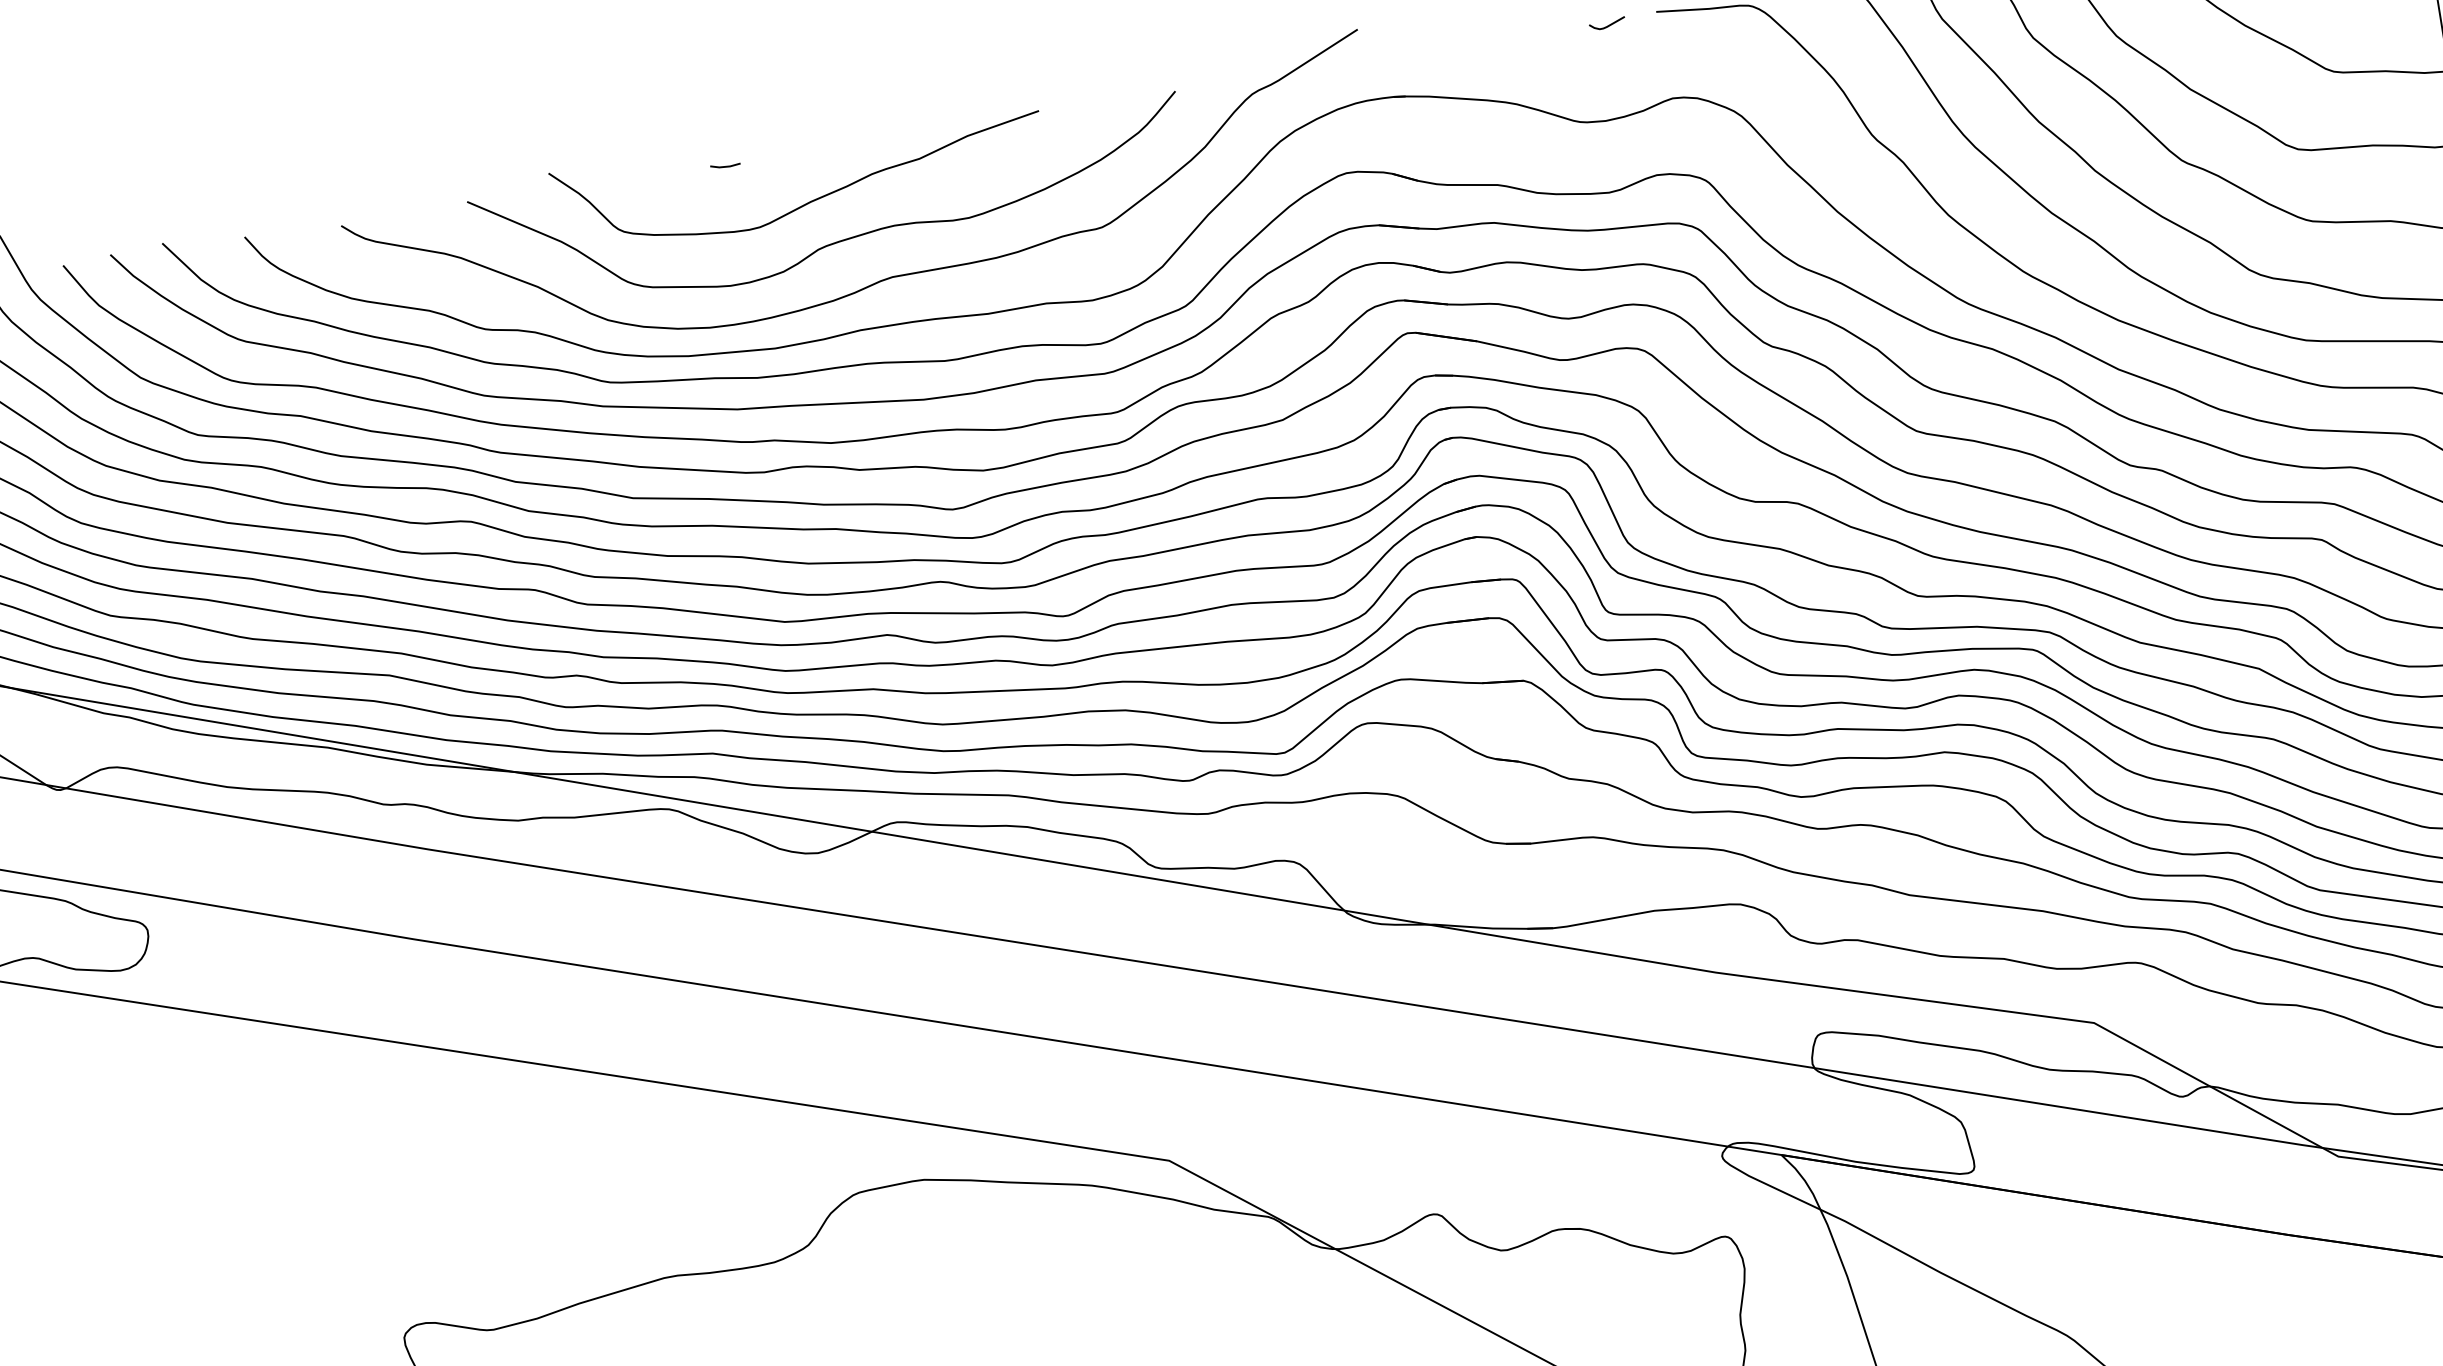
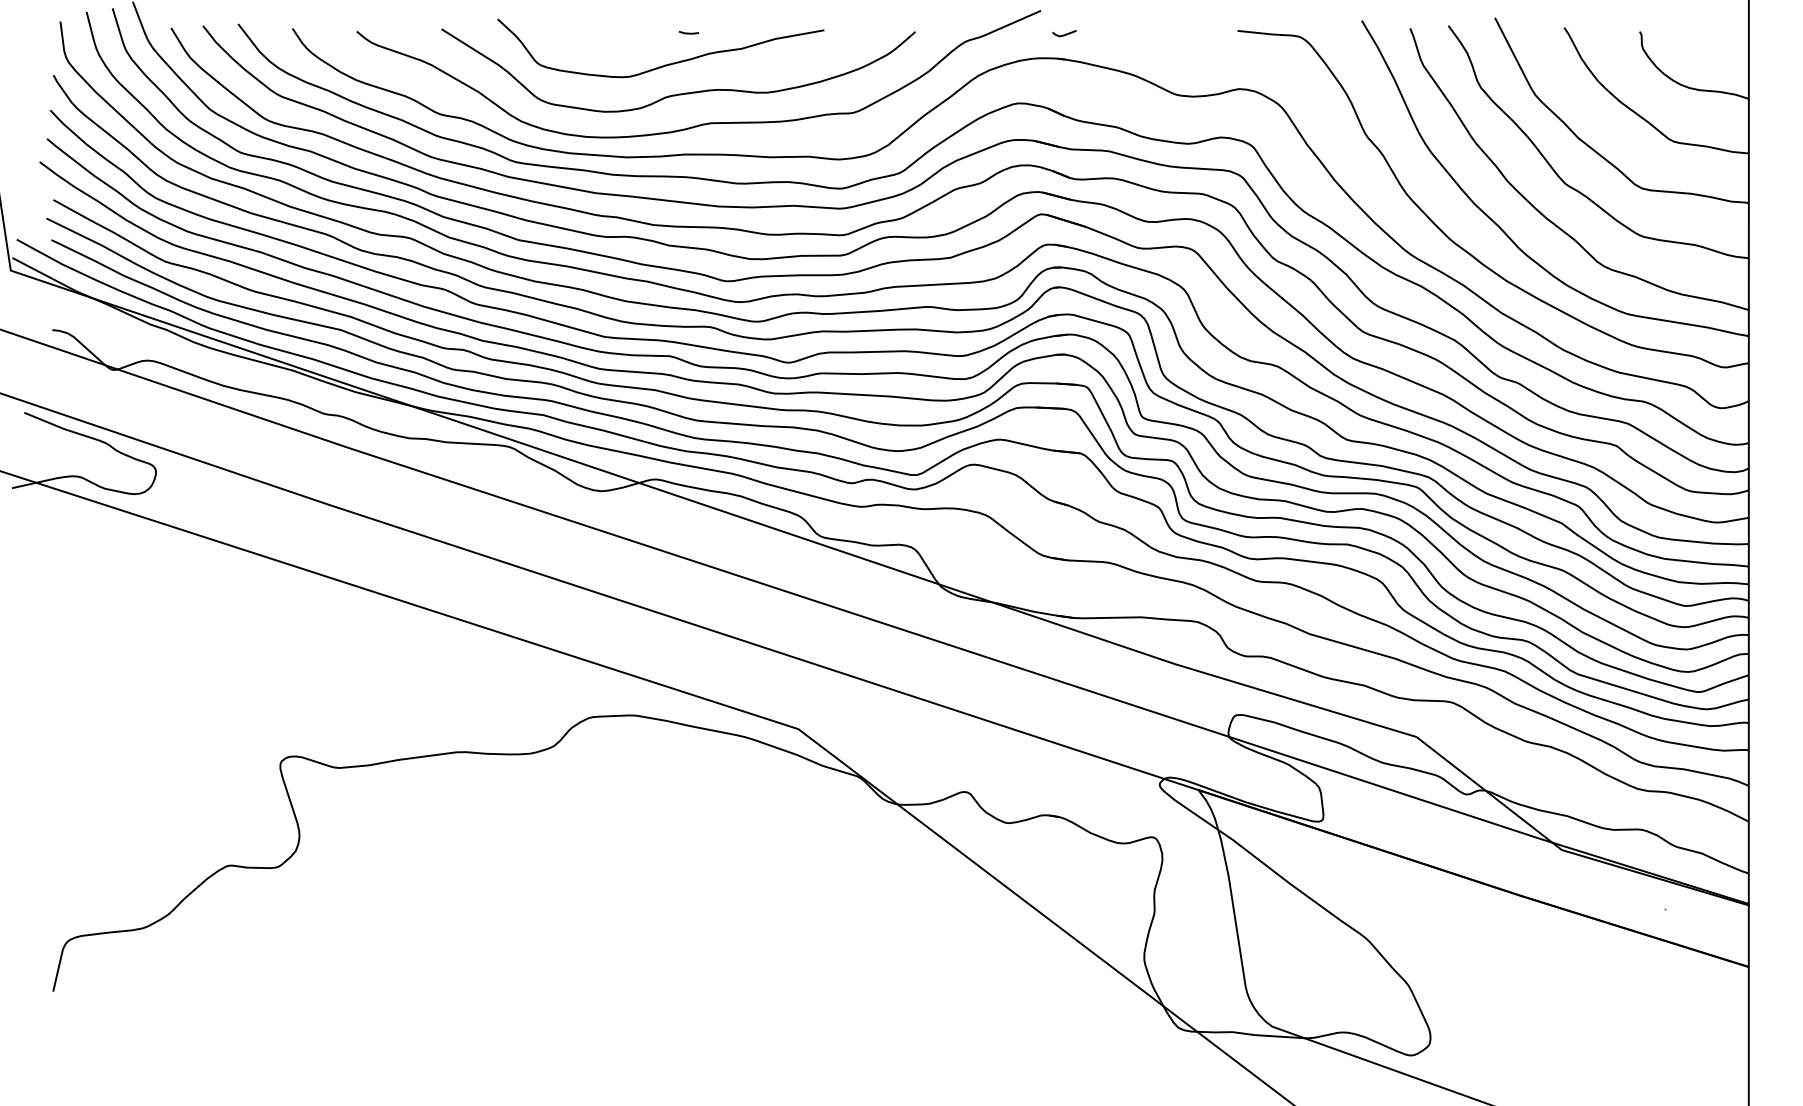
curve: (1608, 23) -> (1065, 33), moved
line: (724, 165) -> (688, 32), moved

